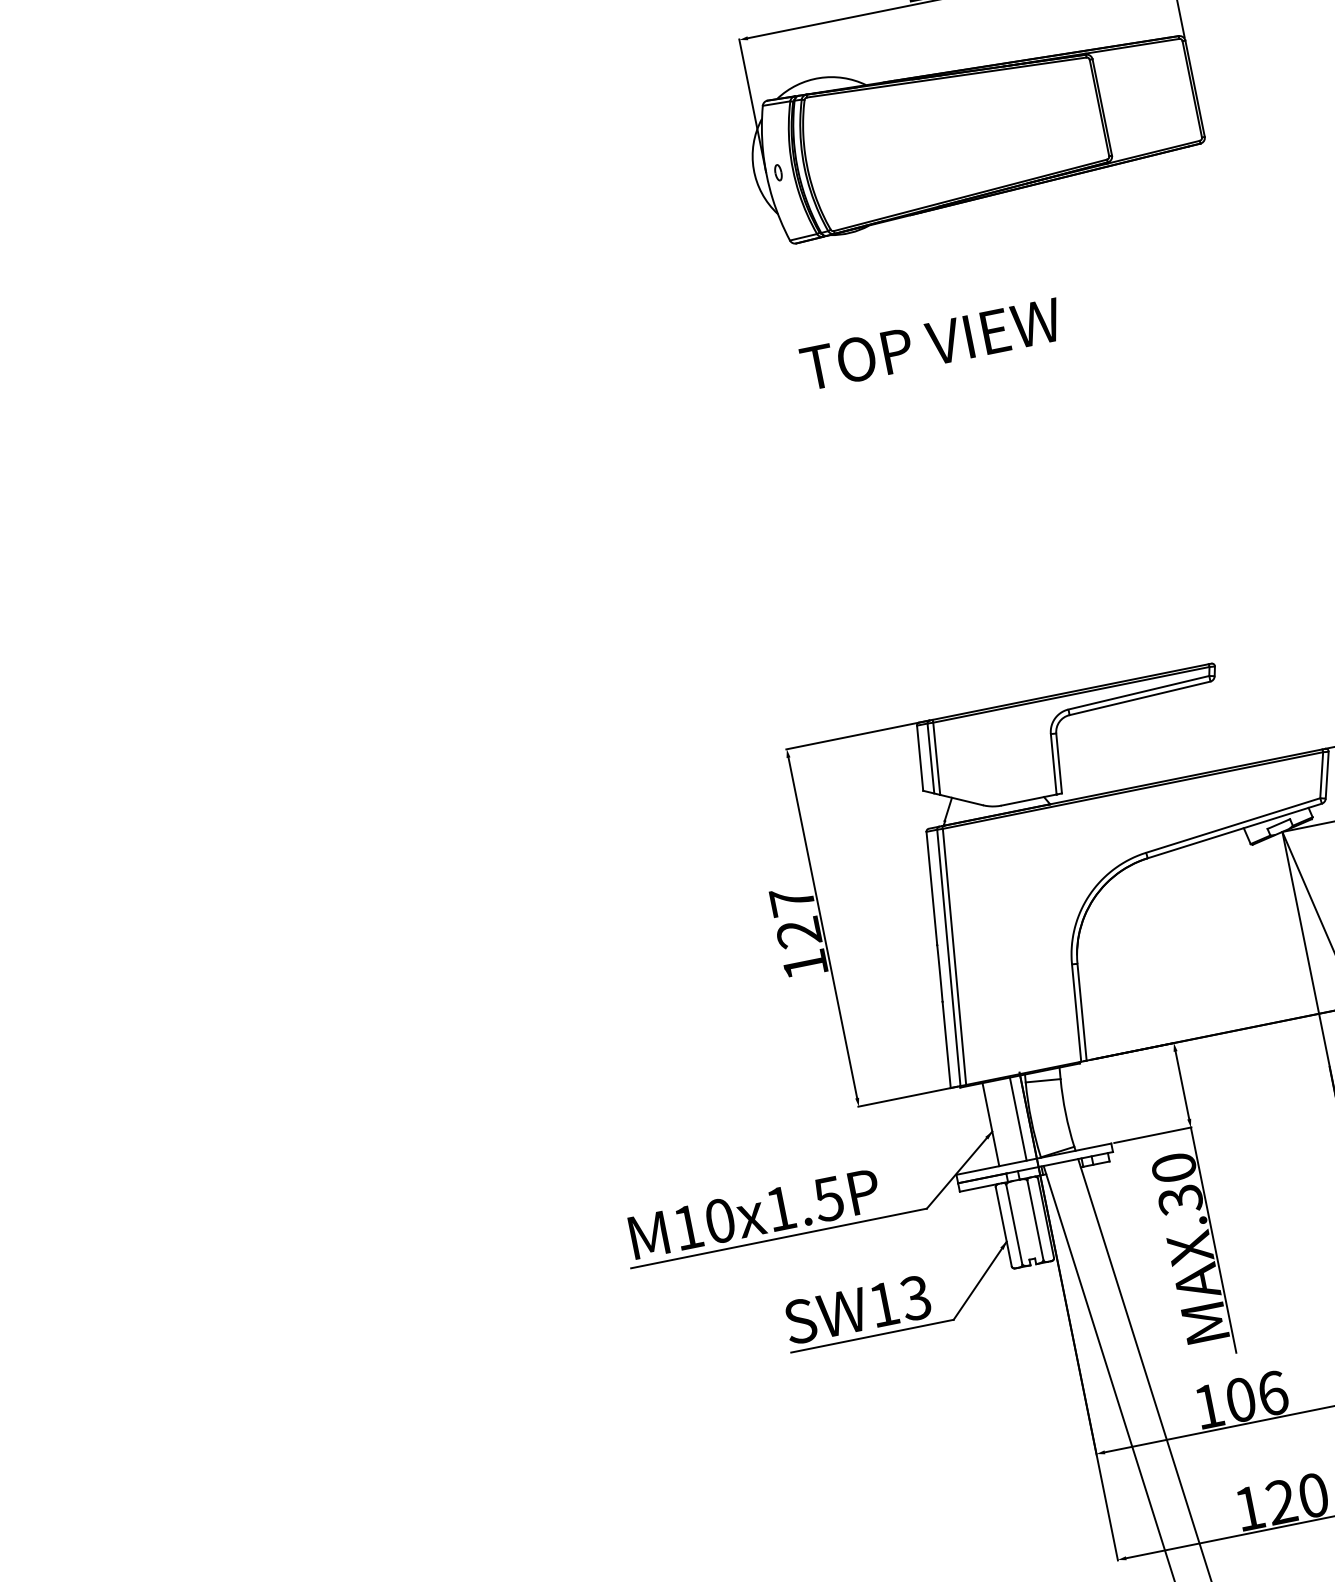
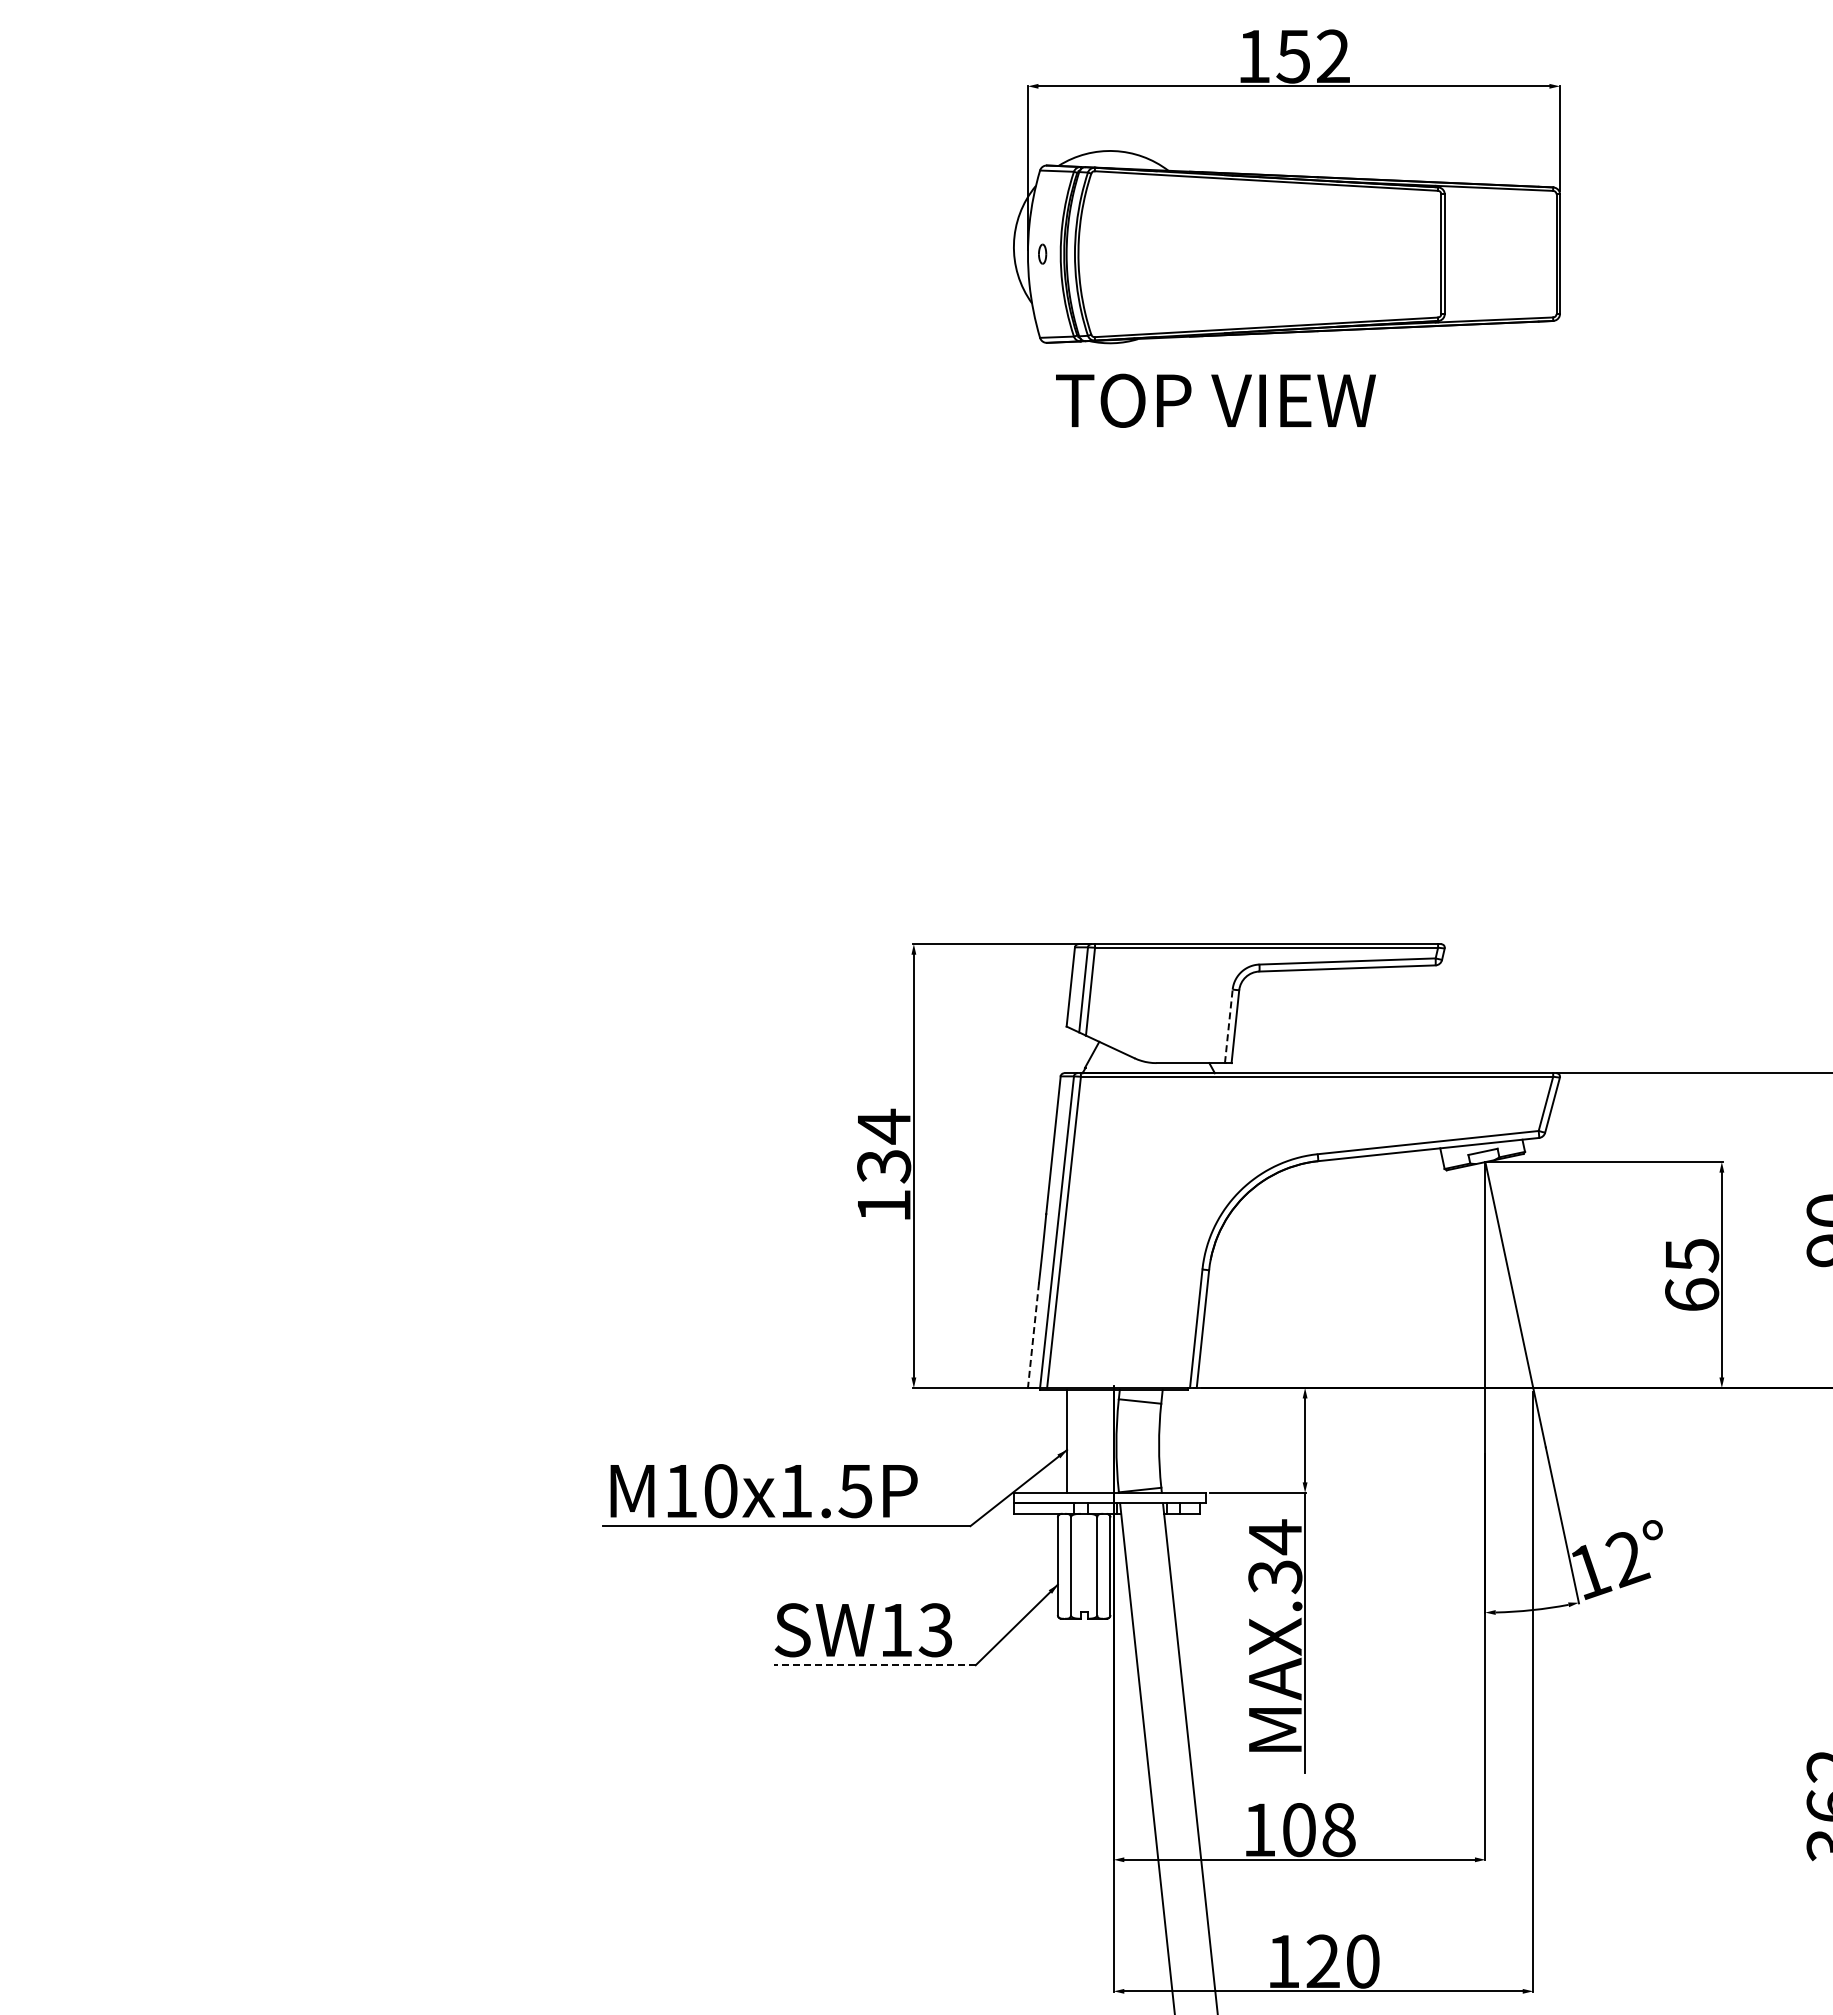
text: (931, 344) -> (1215, 400), moved
line: (1053, 764) -> (1228, 1026), solid -> dashed
text: (795, 916) -> (884, 1145), 127 -> 134
line: (946, 1044) -> (1033, 1335), solid -> dashed
line: (1018, 1118) -> (1101, 1440), removed
text: (1174, 1168) -> (1275, 1537), MAX.30 -> MAX.34
line: (872, 1336) -> (874, 1665), solid -> dashed
text: (1272, 1393) -> (1338, 1830), 106 -> 108

